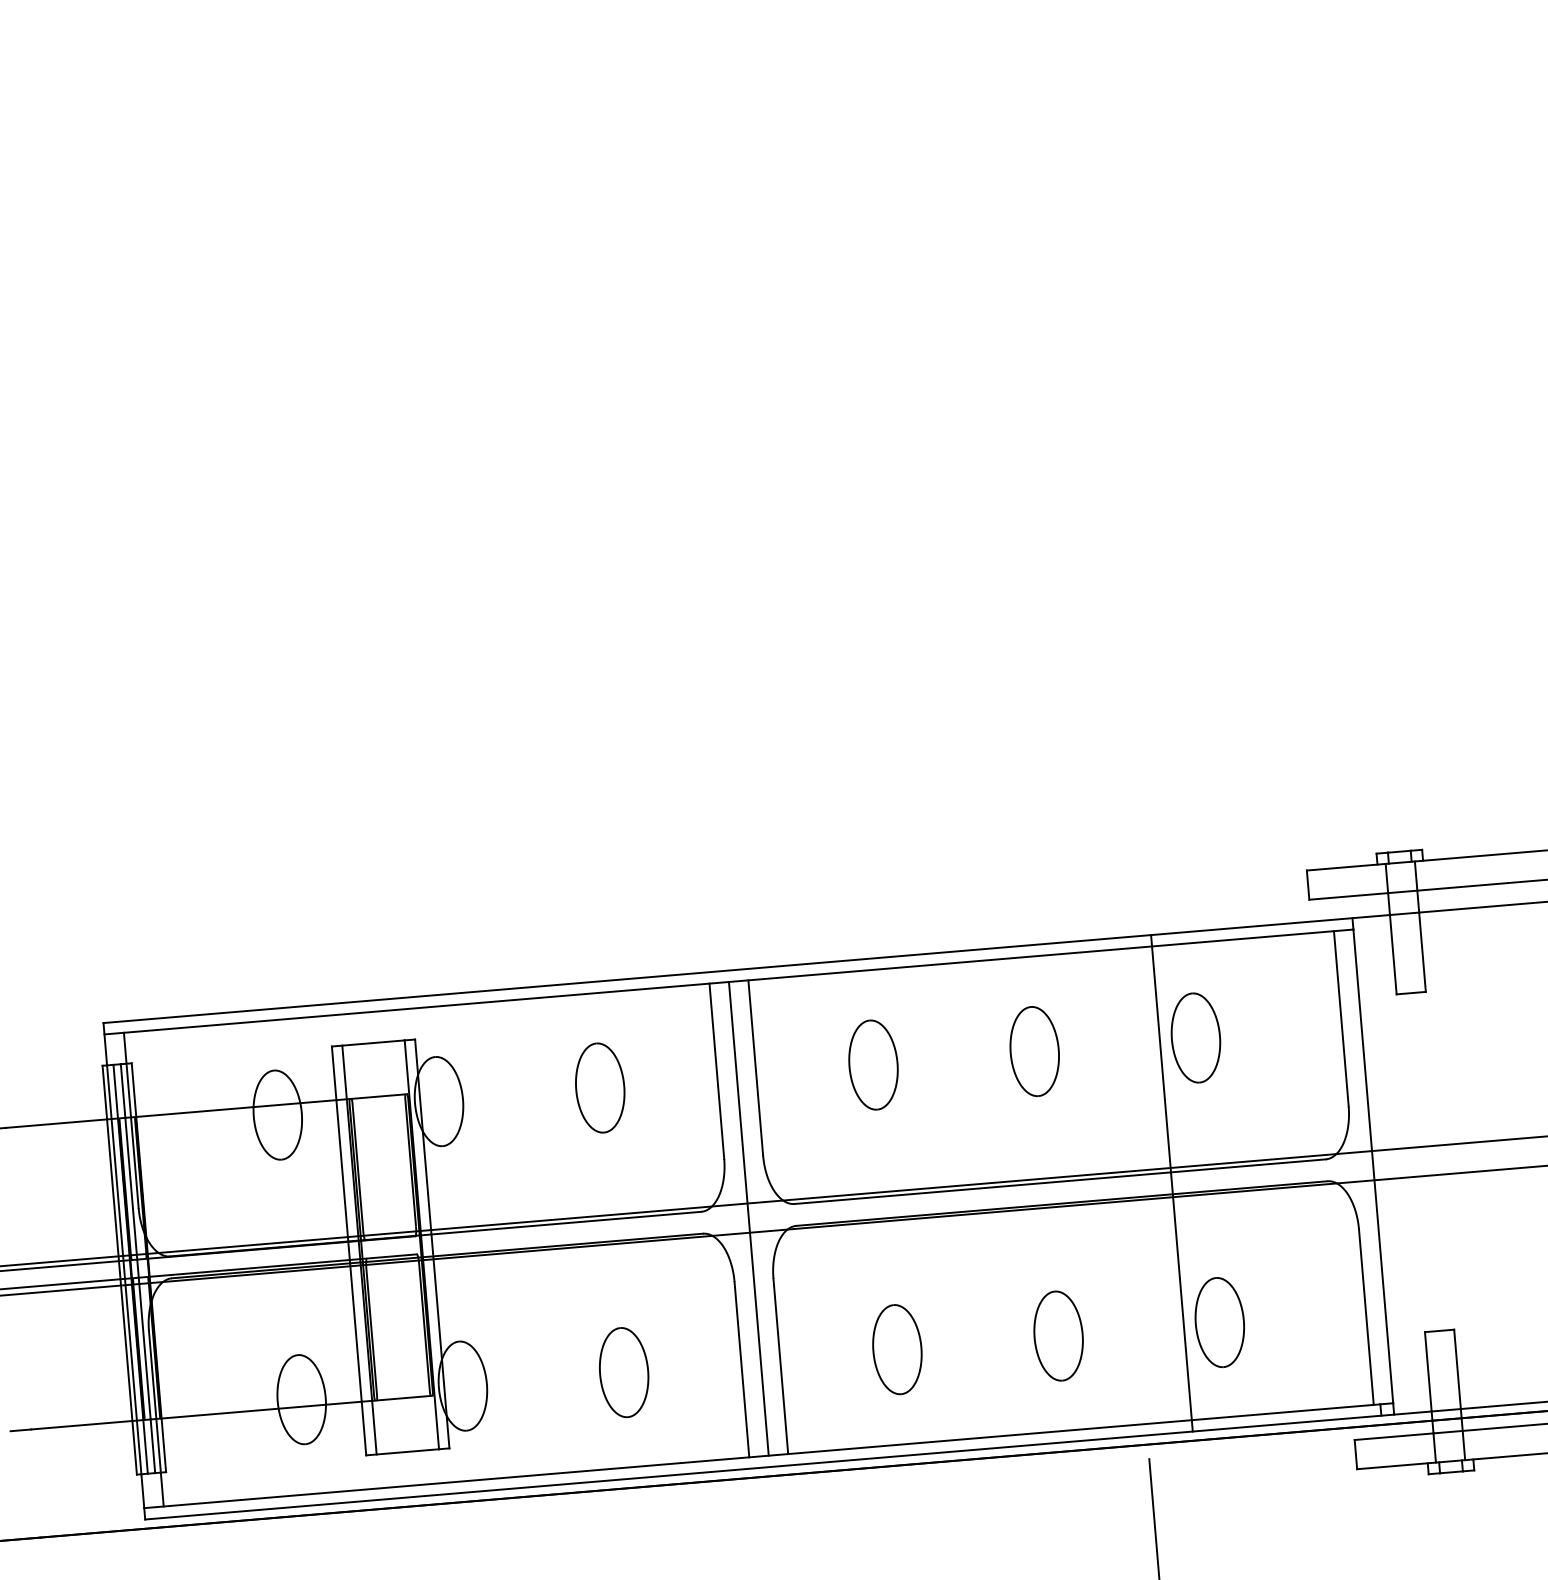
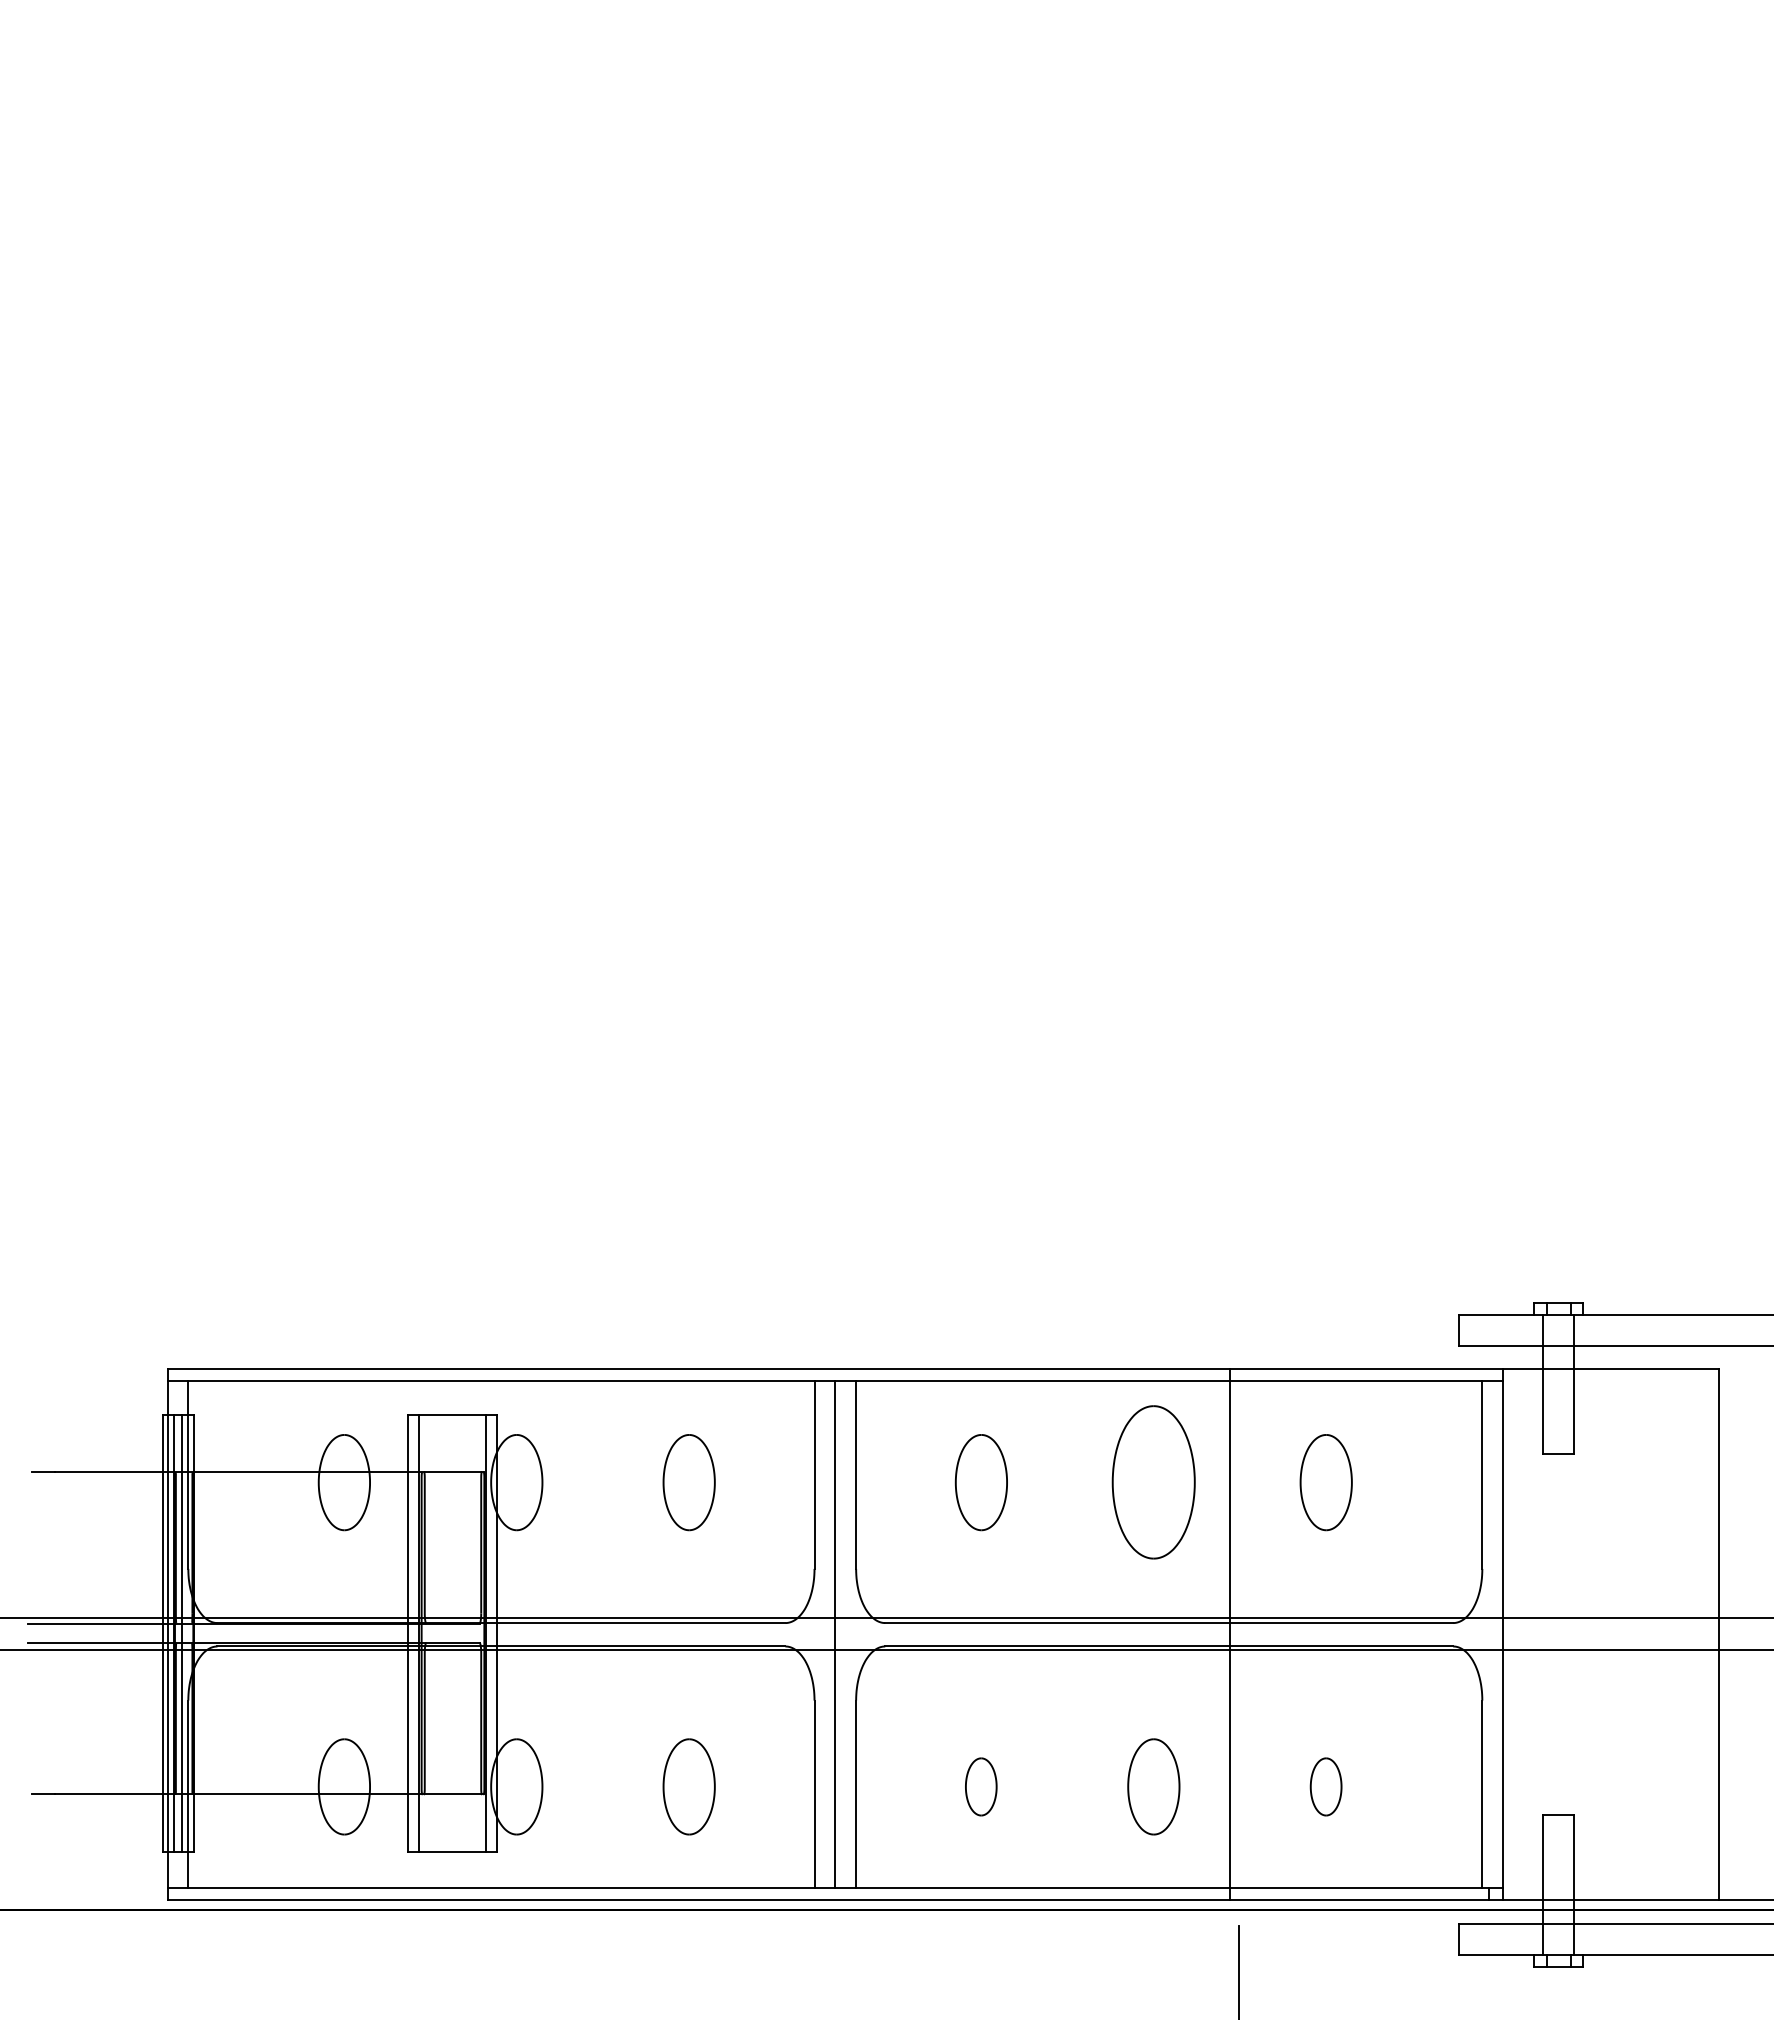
part: (1034, 1051) -> (1153, 1482), size x1.6
line: (1171, 1183) -> (1229, 1634), moved
part: (1219, 1322) -> (1325, 1786), size x0.6
part: (896, 1349) -> (980, 1786), size x0.6

